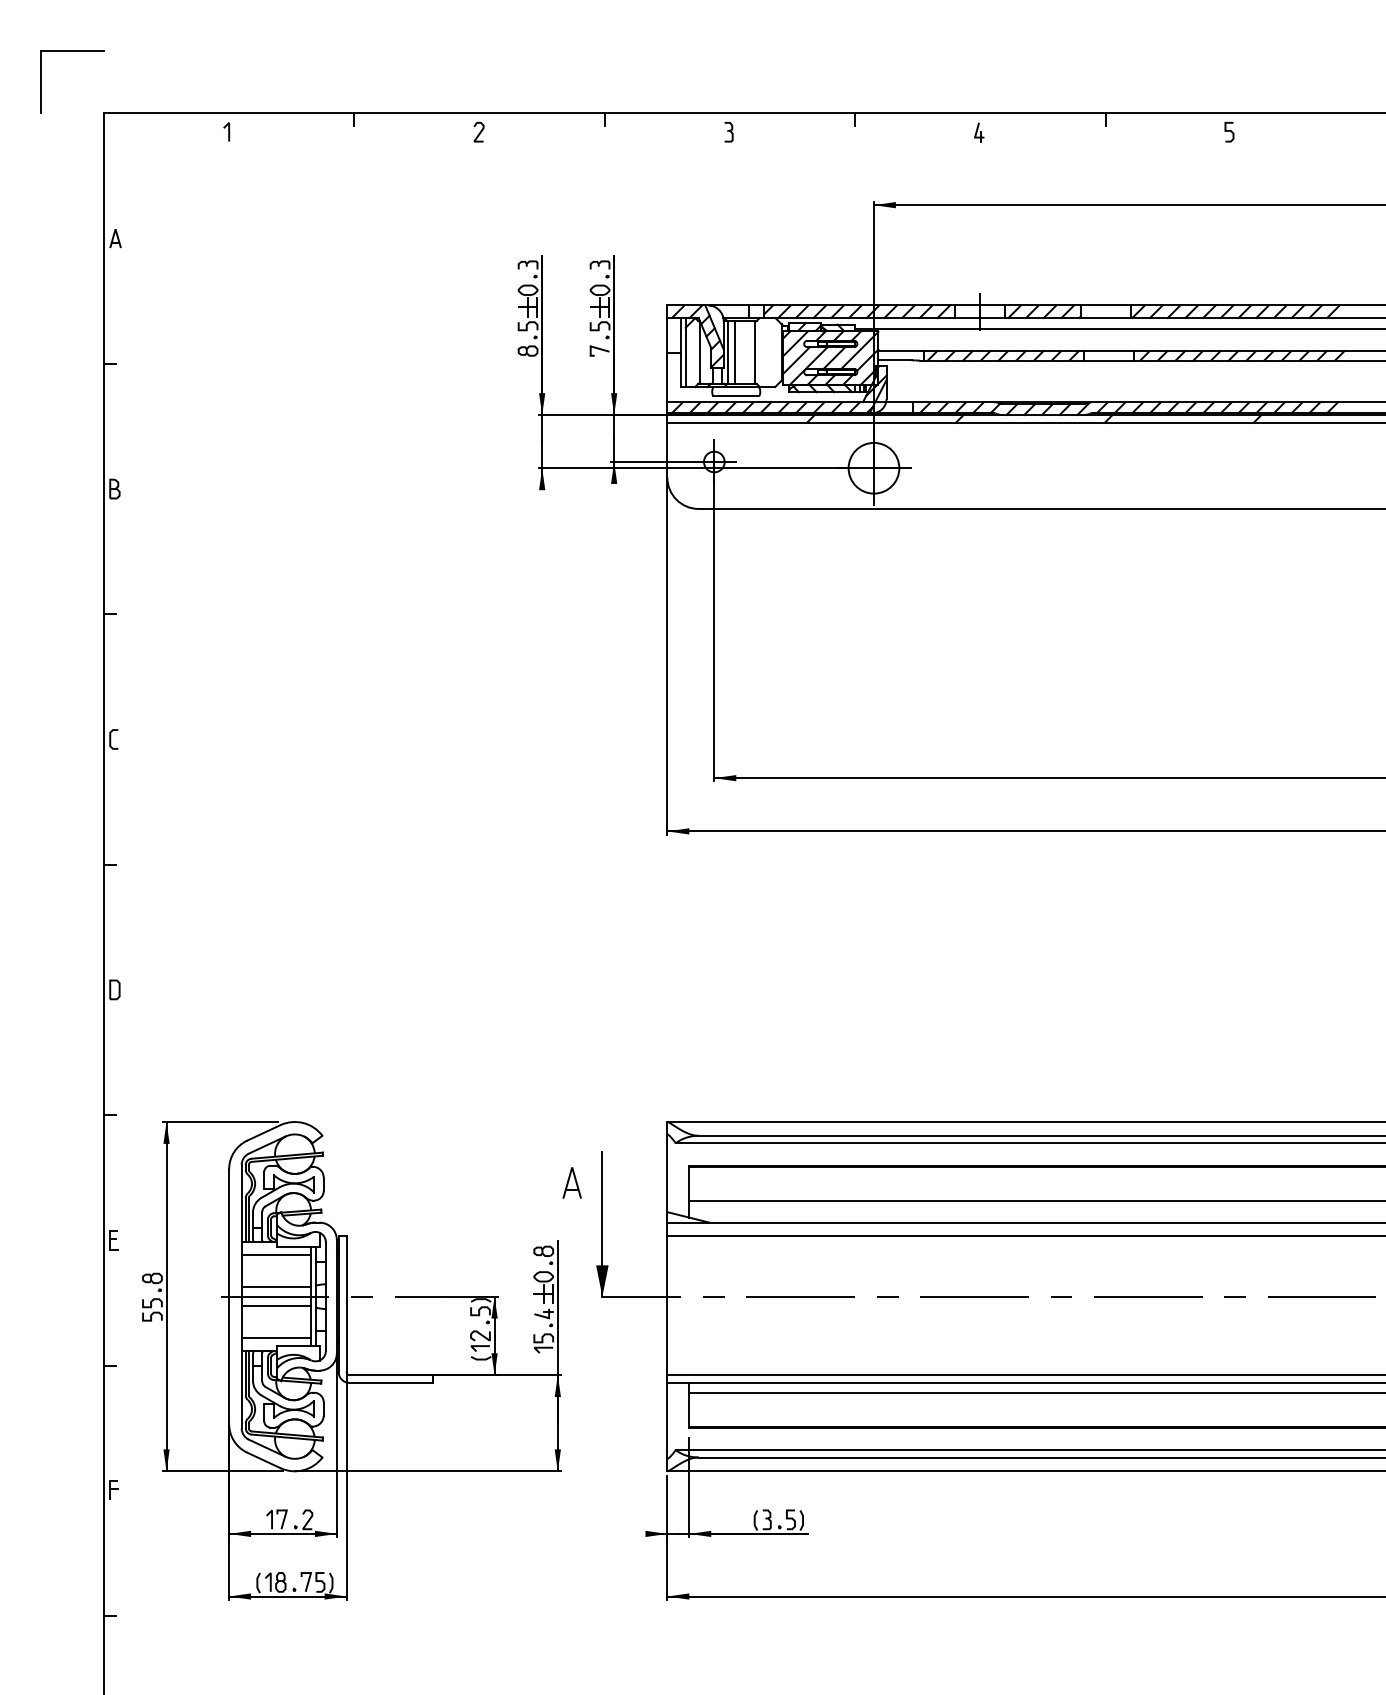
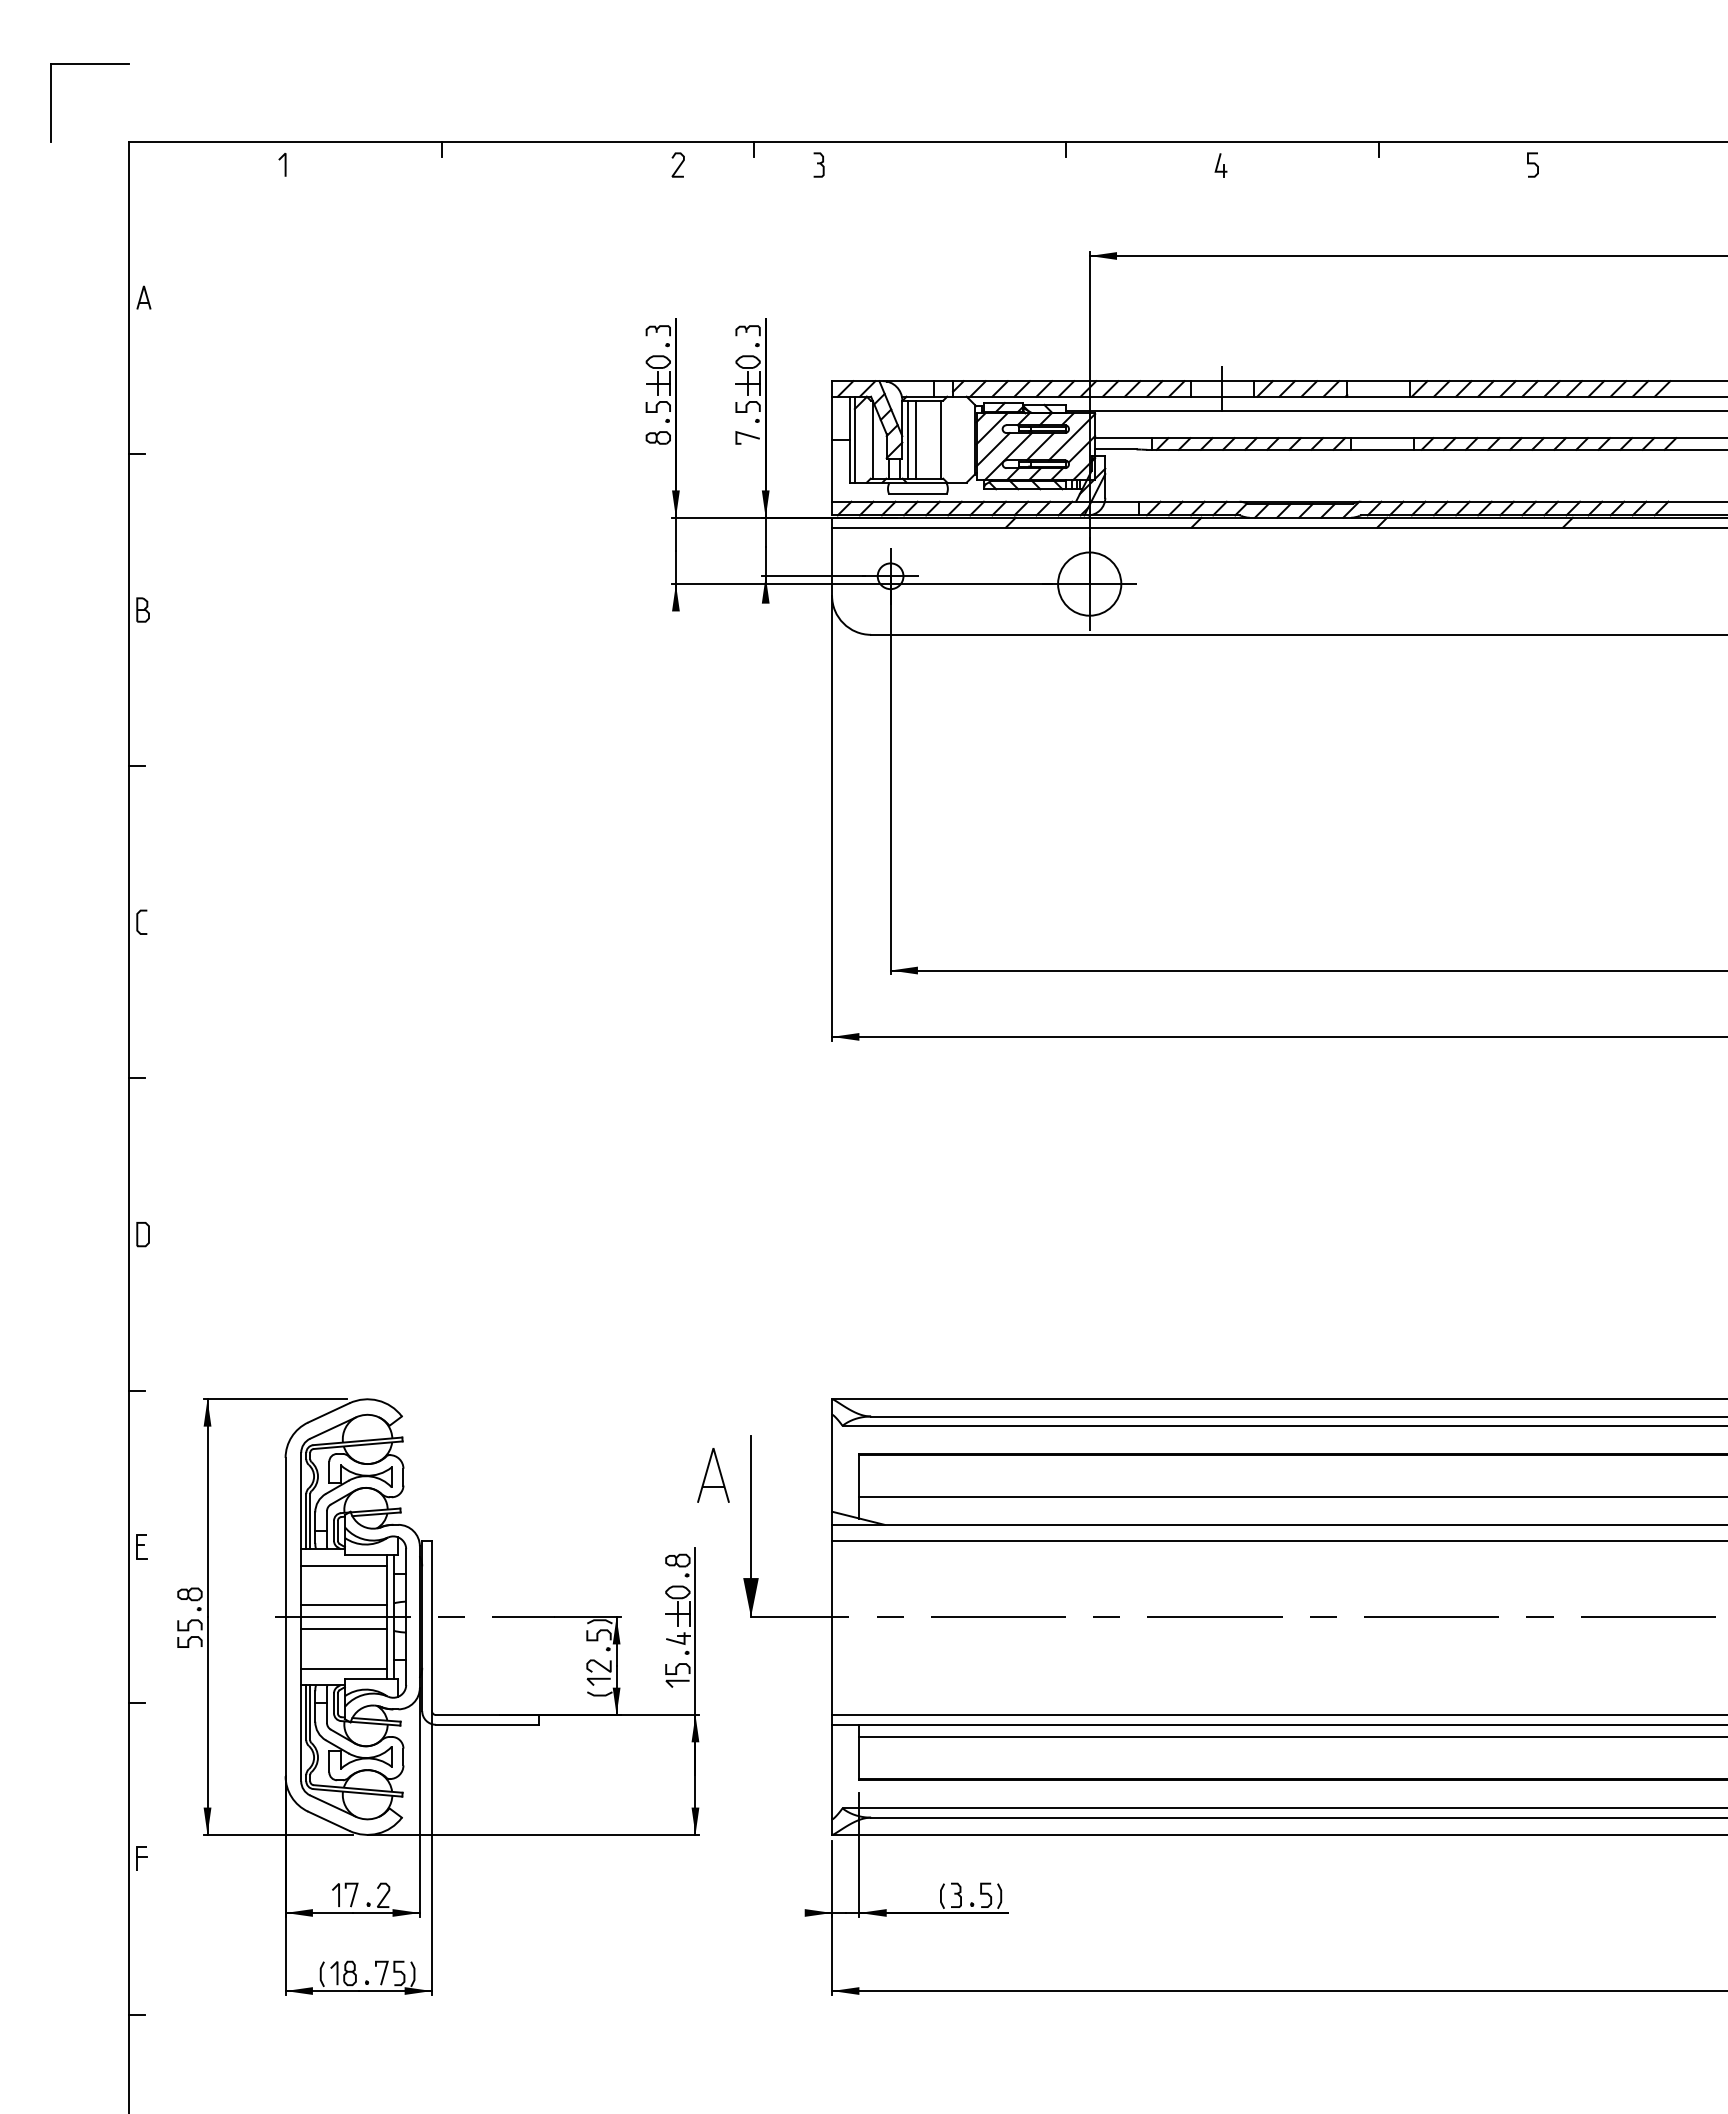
part: (728, 131) -> (818, 164), moved
curve: (479, 132) -> (678, 165), moved
part: (571, 1182) -> (712, 1474), size x1.4

